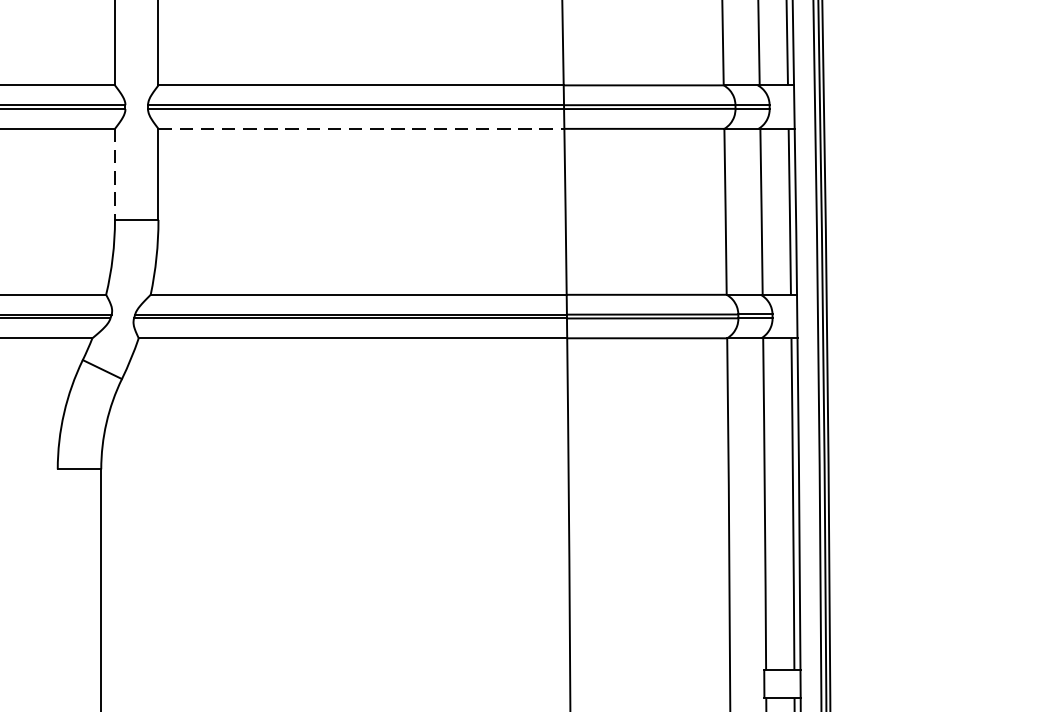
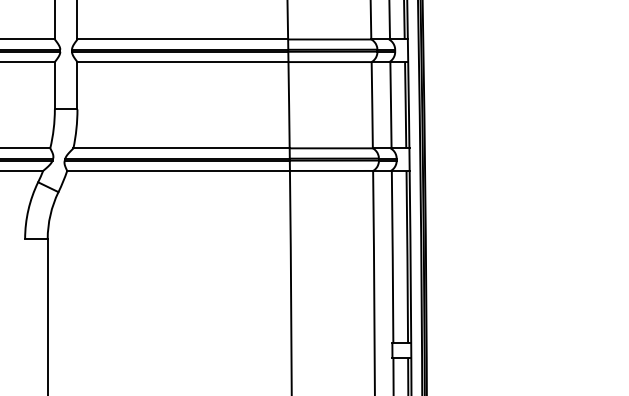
line: (362, 129) -> (183, 62), dashed -> solid
line: (114, 173) -> (54, 85), dashed -> solid

